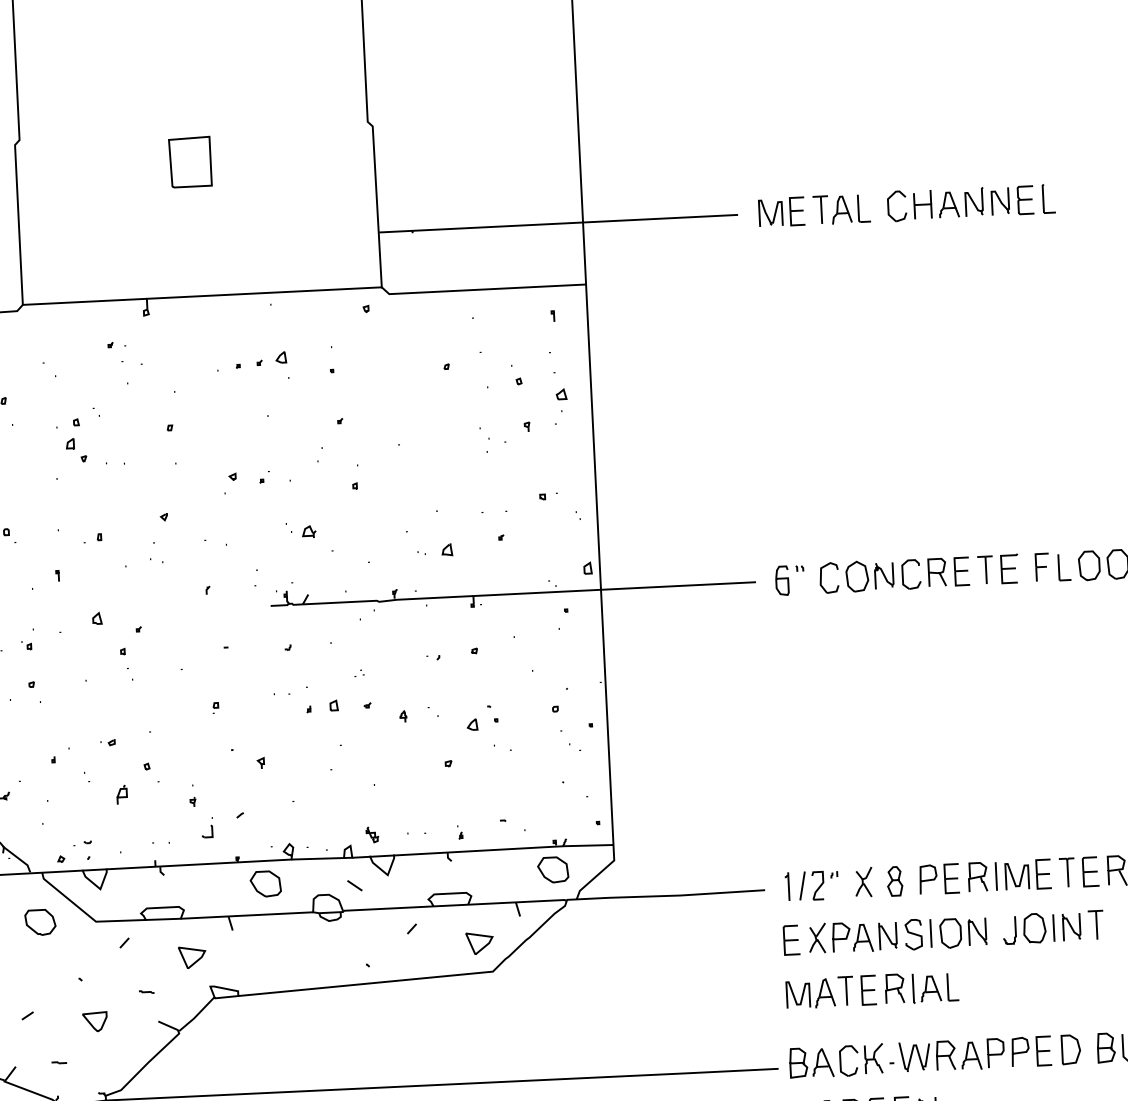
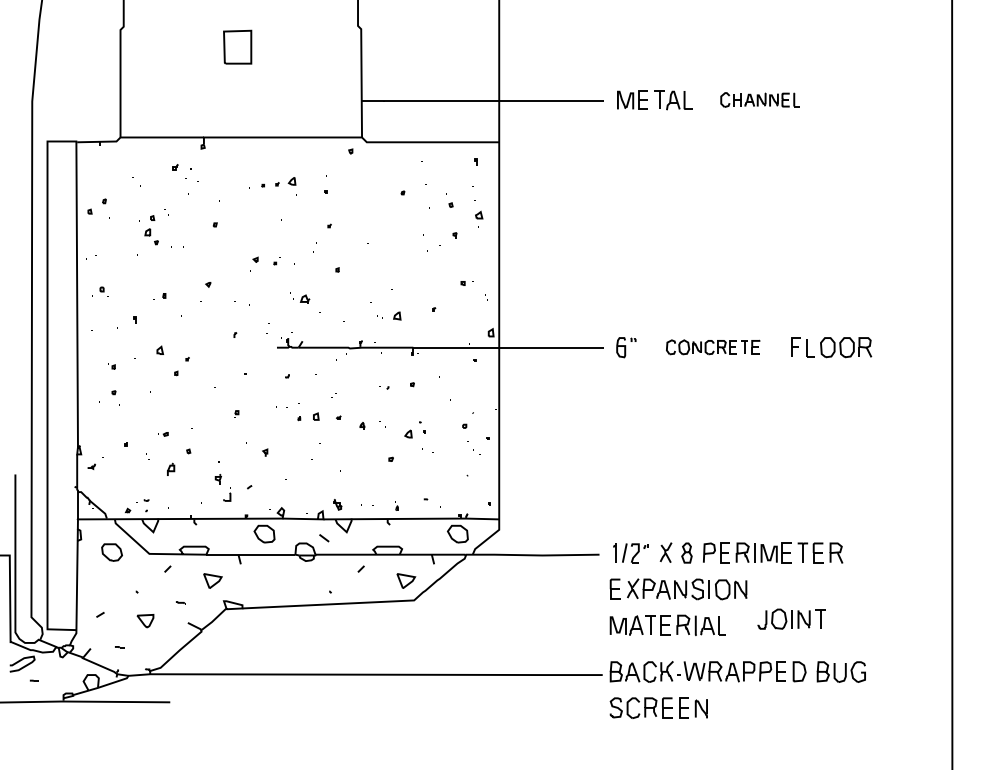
part: (969, 201) -> (759, 99), size x0.7
part: (117, 344) -> (182, 167), size x1.6
part: (919, 573) -> (713, 347), size x0.7
part: (192, 795) -> (218, 472), size x1.6
part: (1052, 926) -> (791, 618), moved

